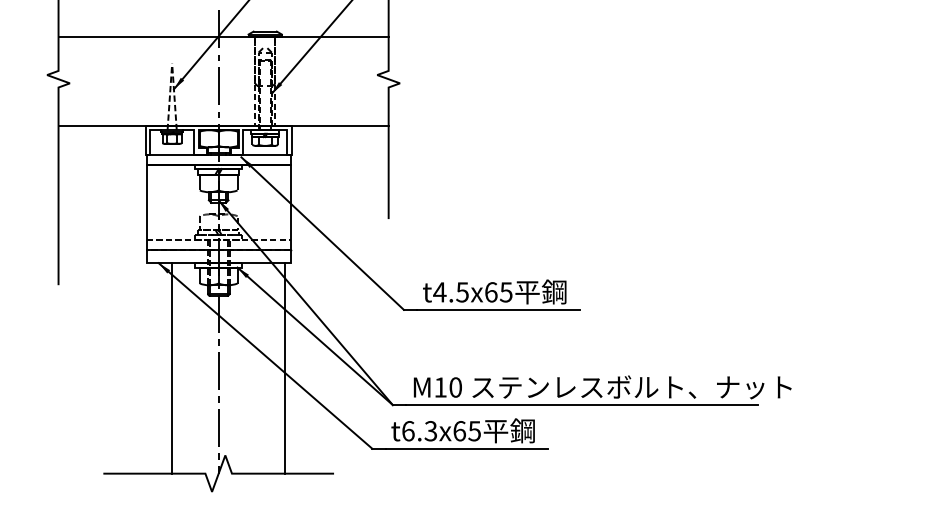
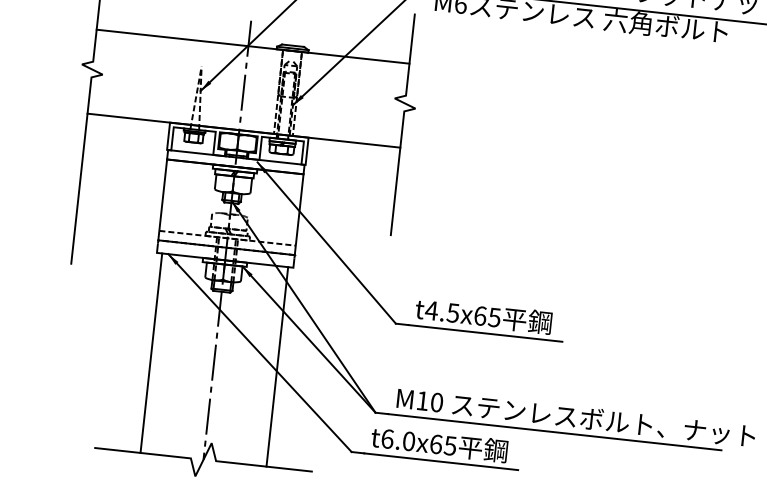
line: (172, 368) -> (151, 353), moved
text: (430, 431) -> (408, 441), t6.3x65 -> t6.0x65

